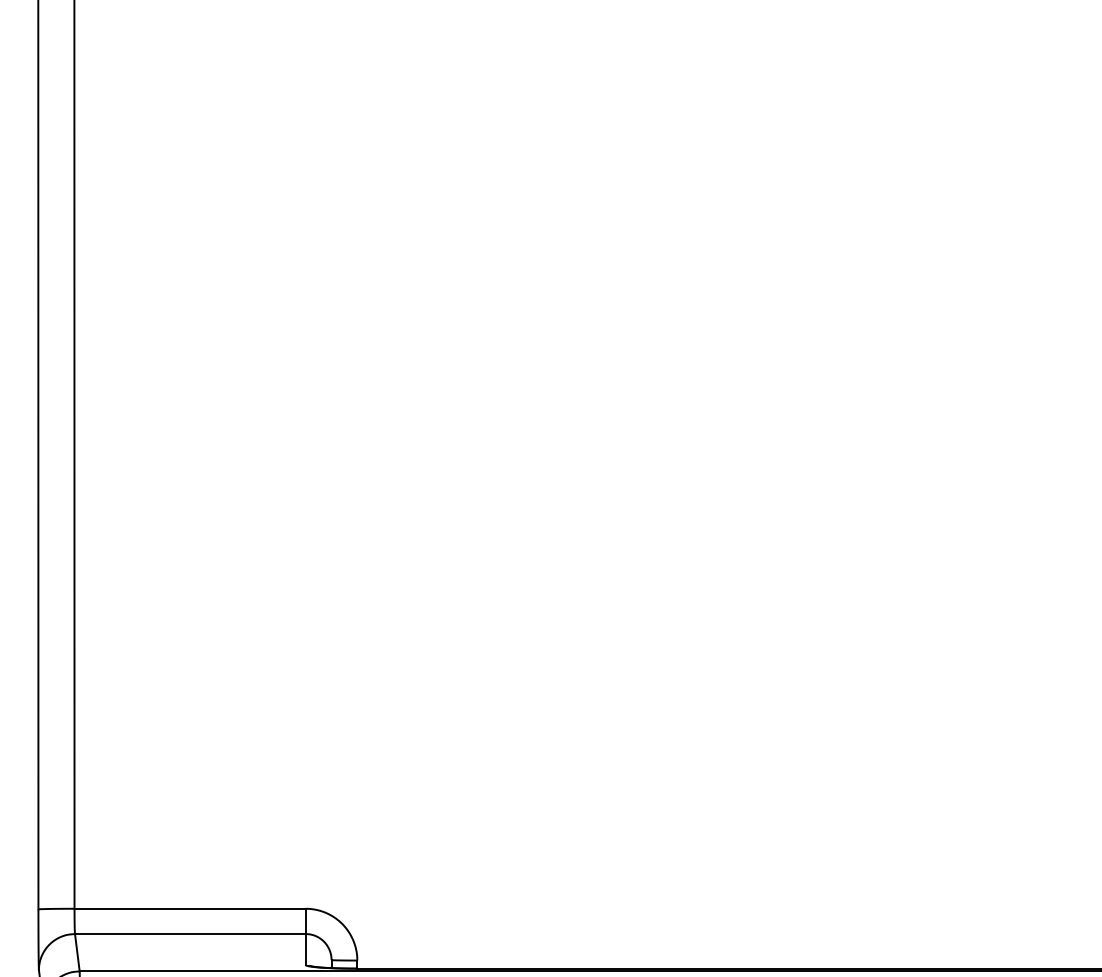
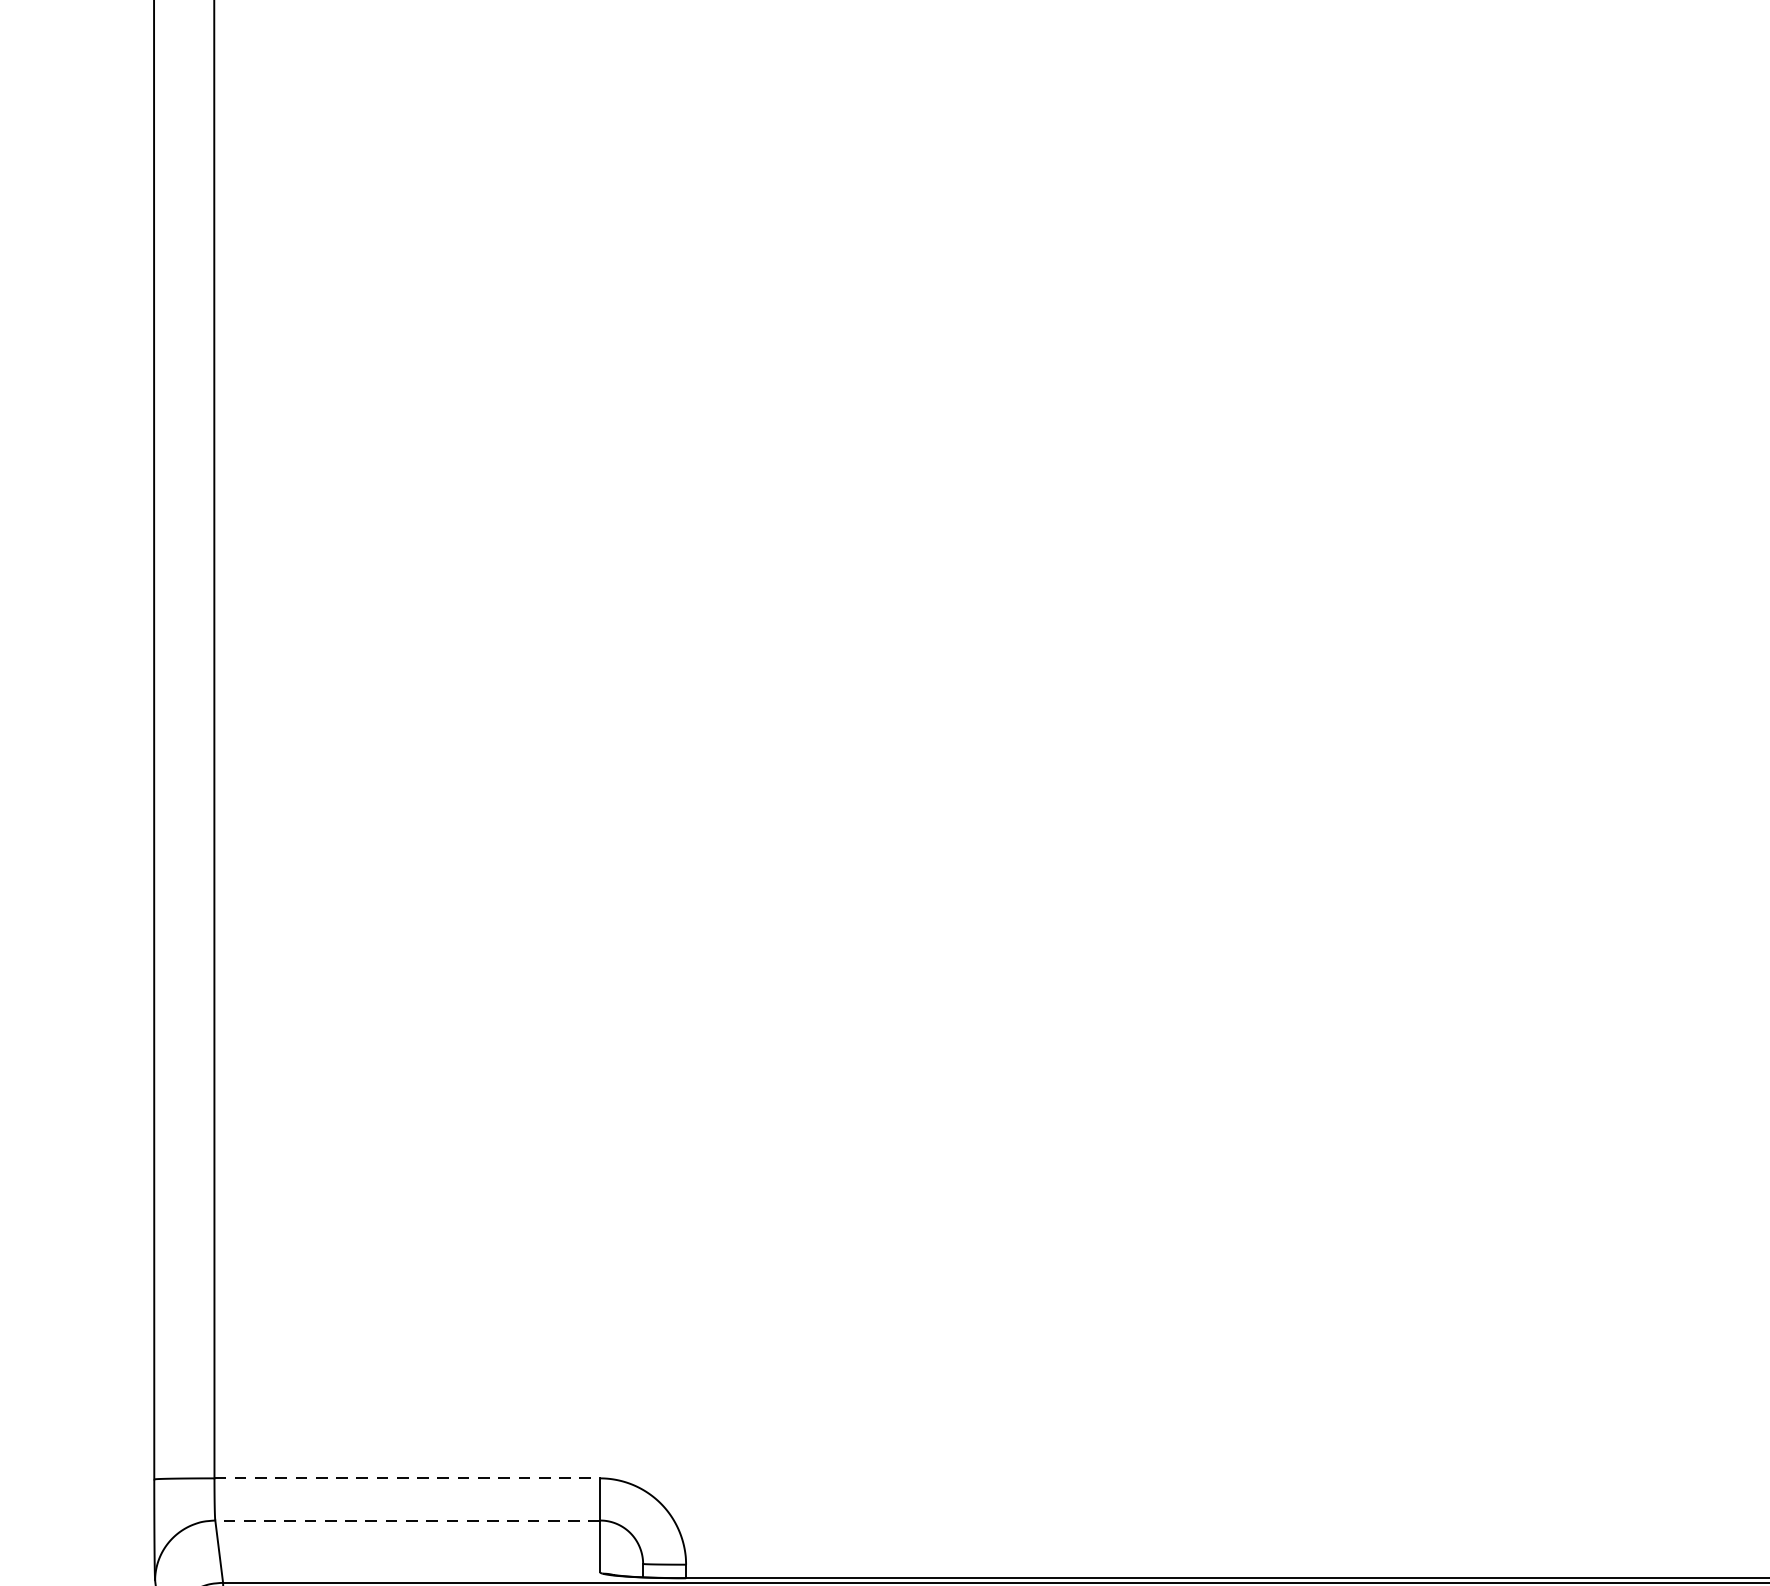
line: (190, 908) -> (407, 1477), solid -> dashed
line: (189, 934) -> (406, 1521), solid -> dashed

